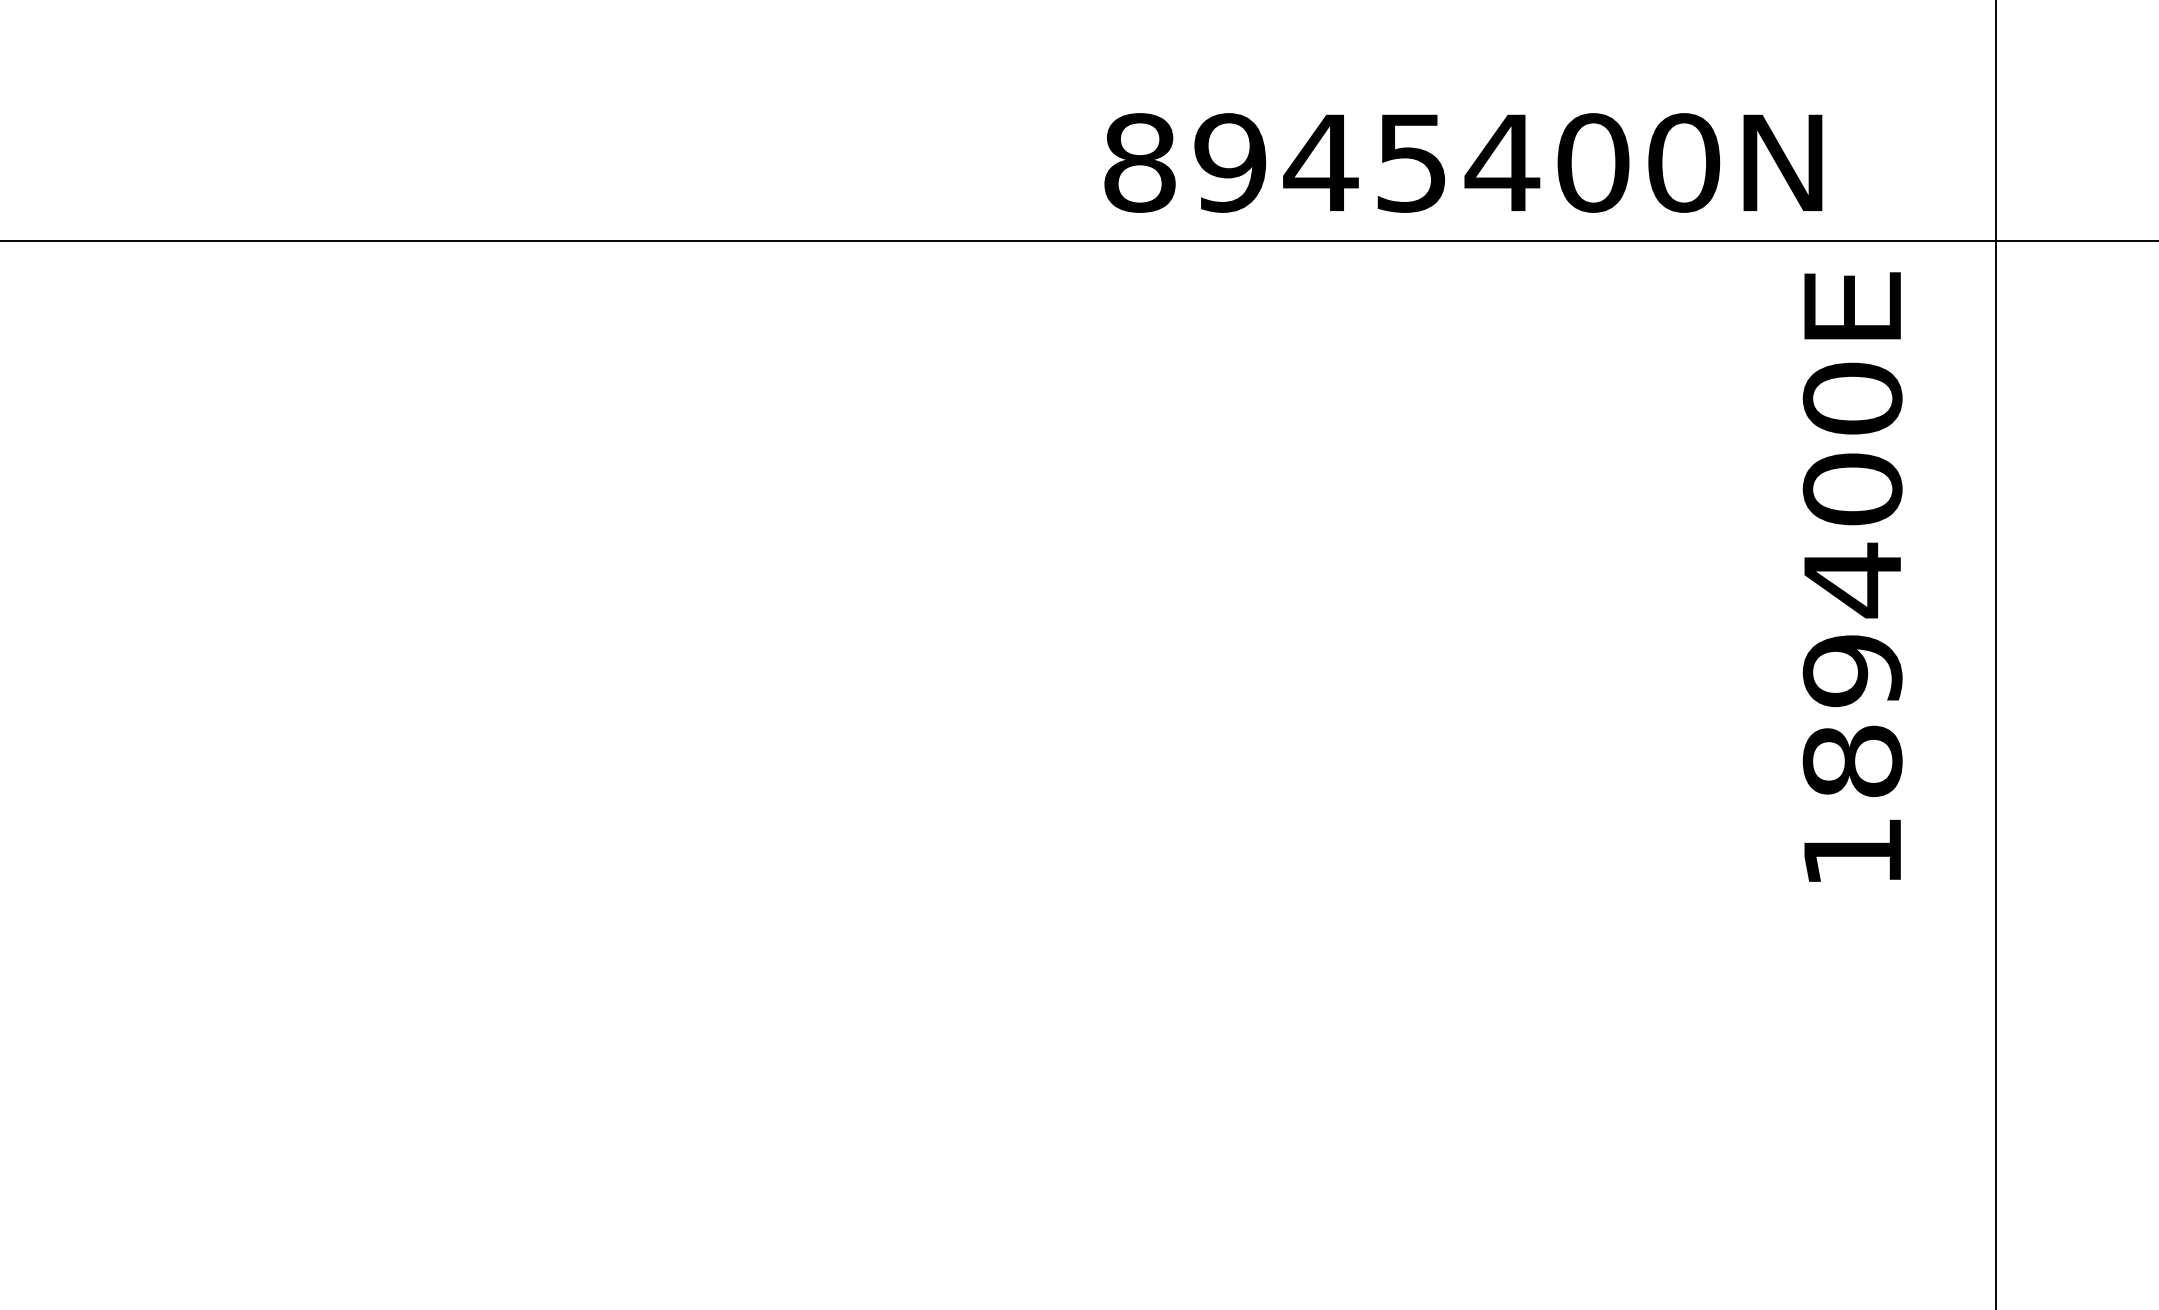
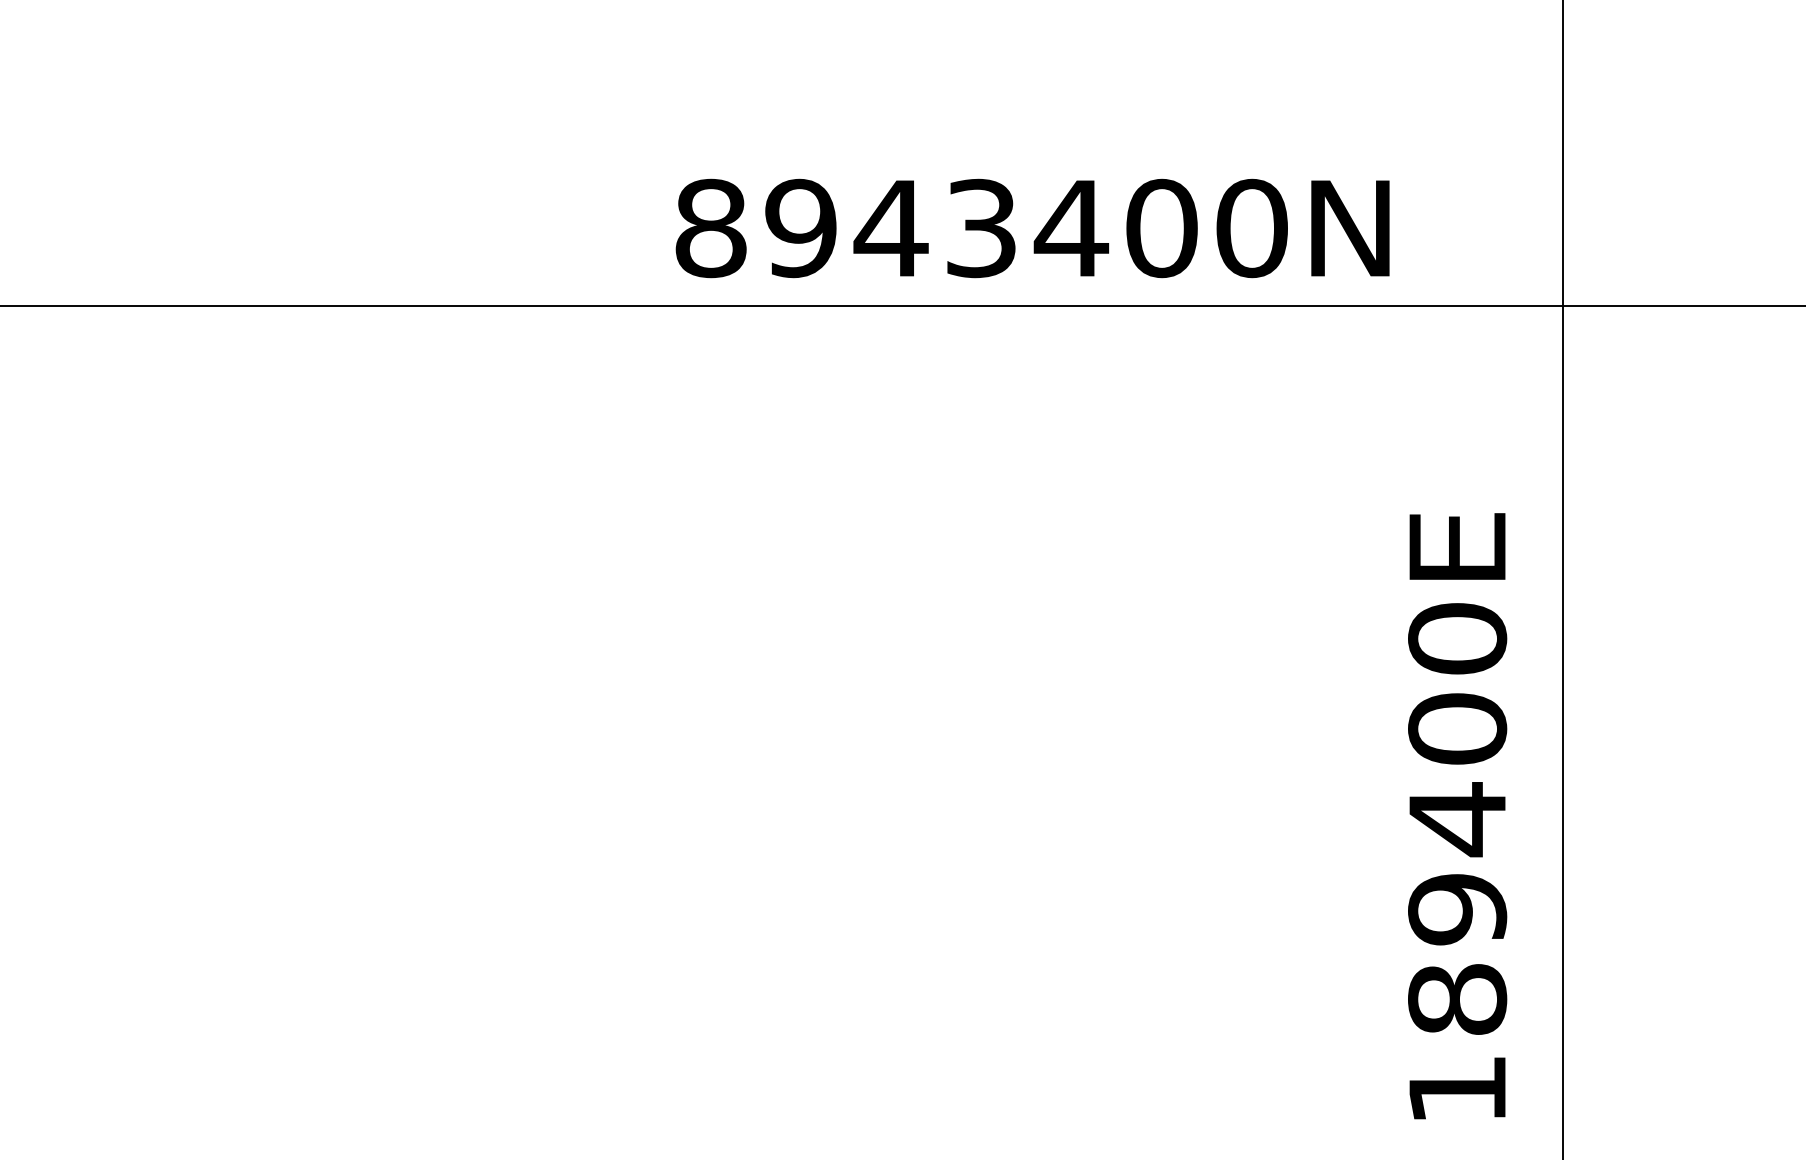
text: (1411, 162) -> (981, 227), 8945400N -> 8943400N
text: (1852, 576) -> (1457, 815), moved

